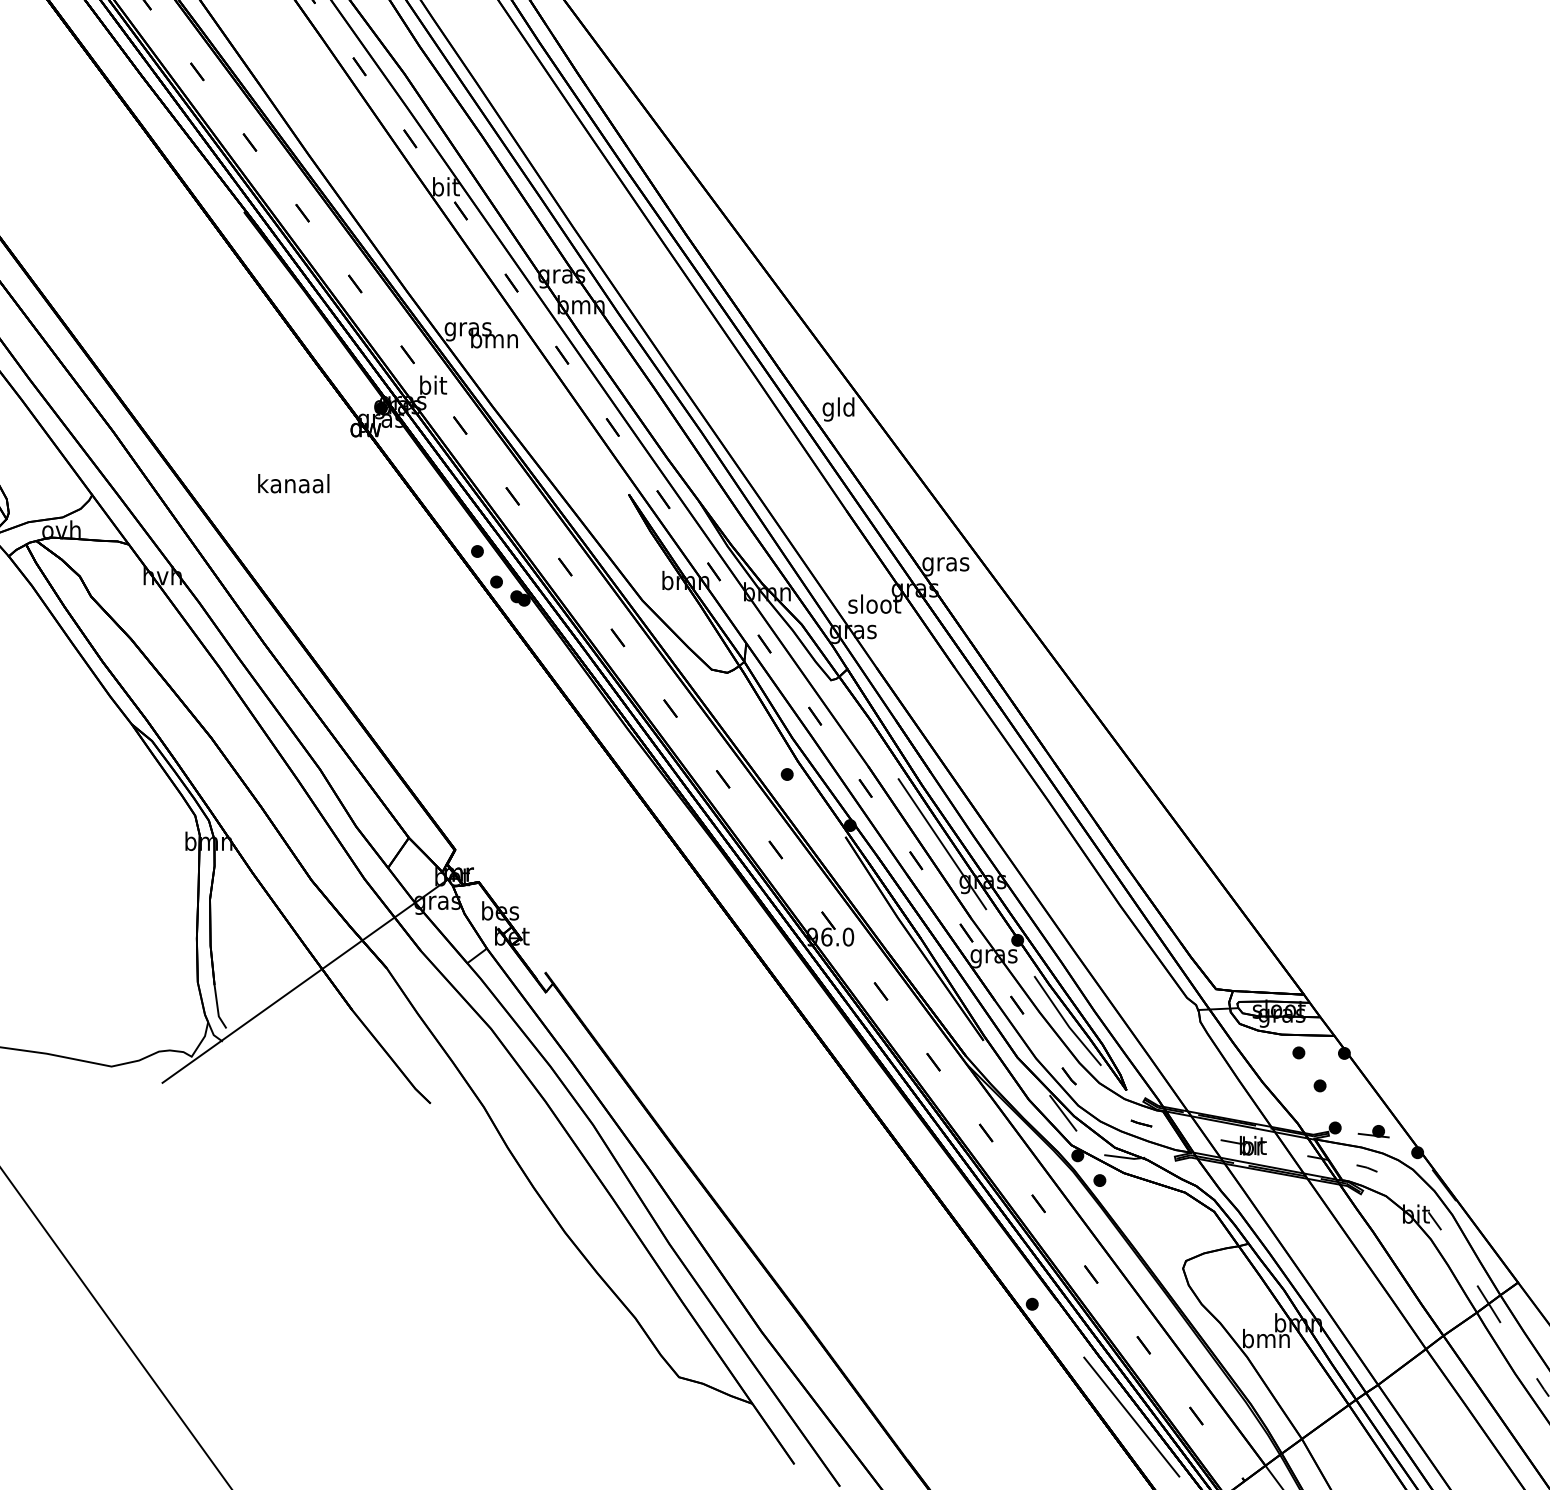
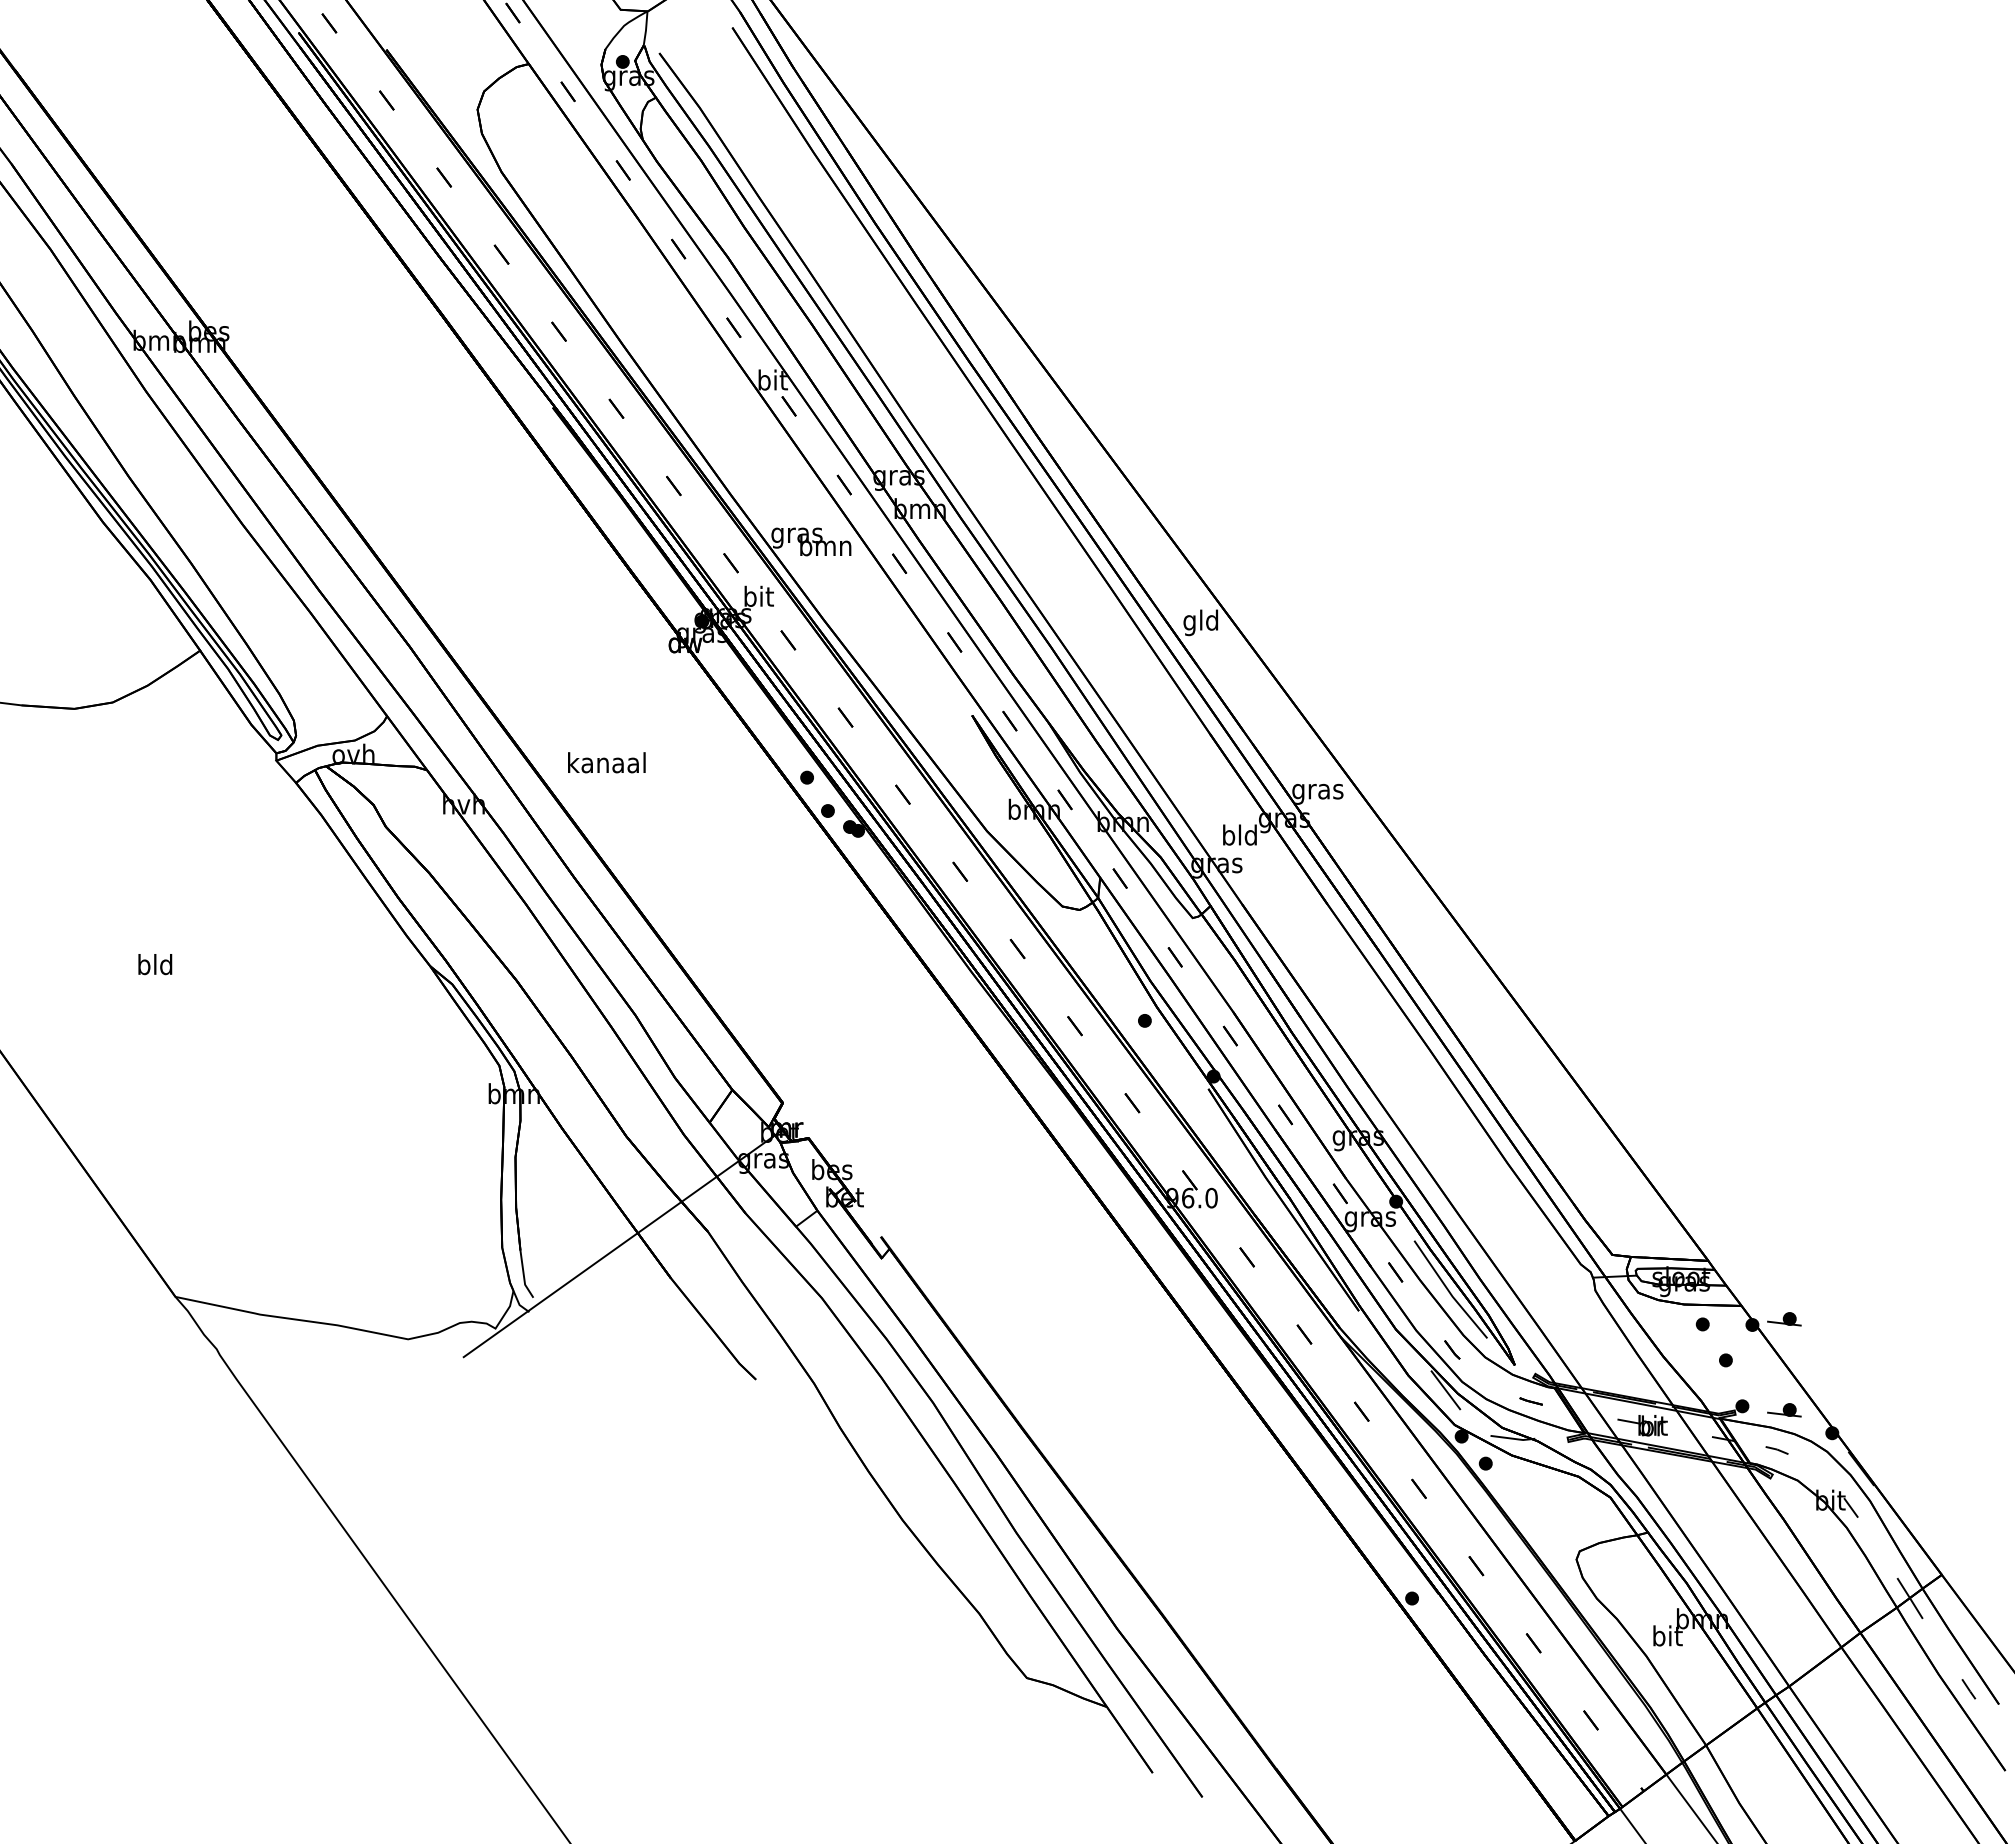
text: (293, 483) -> (606, 762), moved
text: (874, 603) -> (1240, 834), sloot -> bld
line: (941, 843) -> (1313, 1096), removed
part: (1373, 1048) -> (1784, 1319), added
text: (1265, 1338) -> (1666, 1635), bmn -> bit
line: (1131, 1417) -> (1520, 1721), removed

